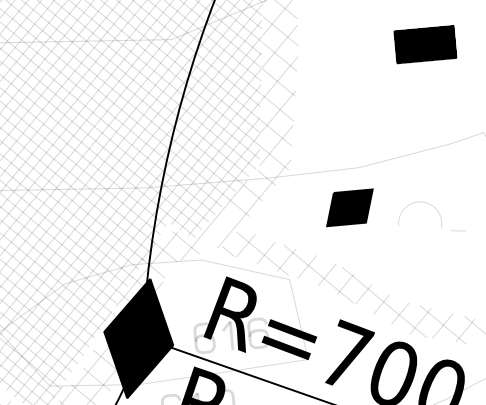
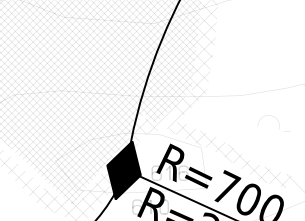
part: (425, 44) -> (279, 37), removed
part: (349, 208) -> (234, 115), removed

